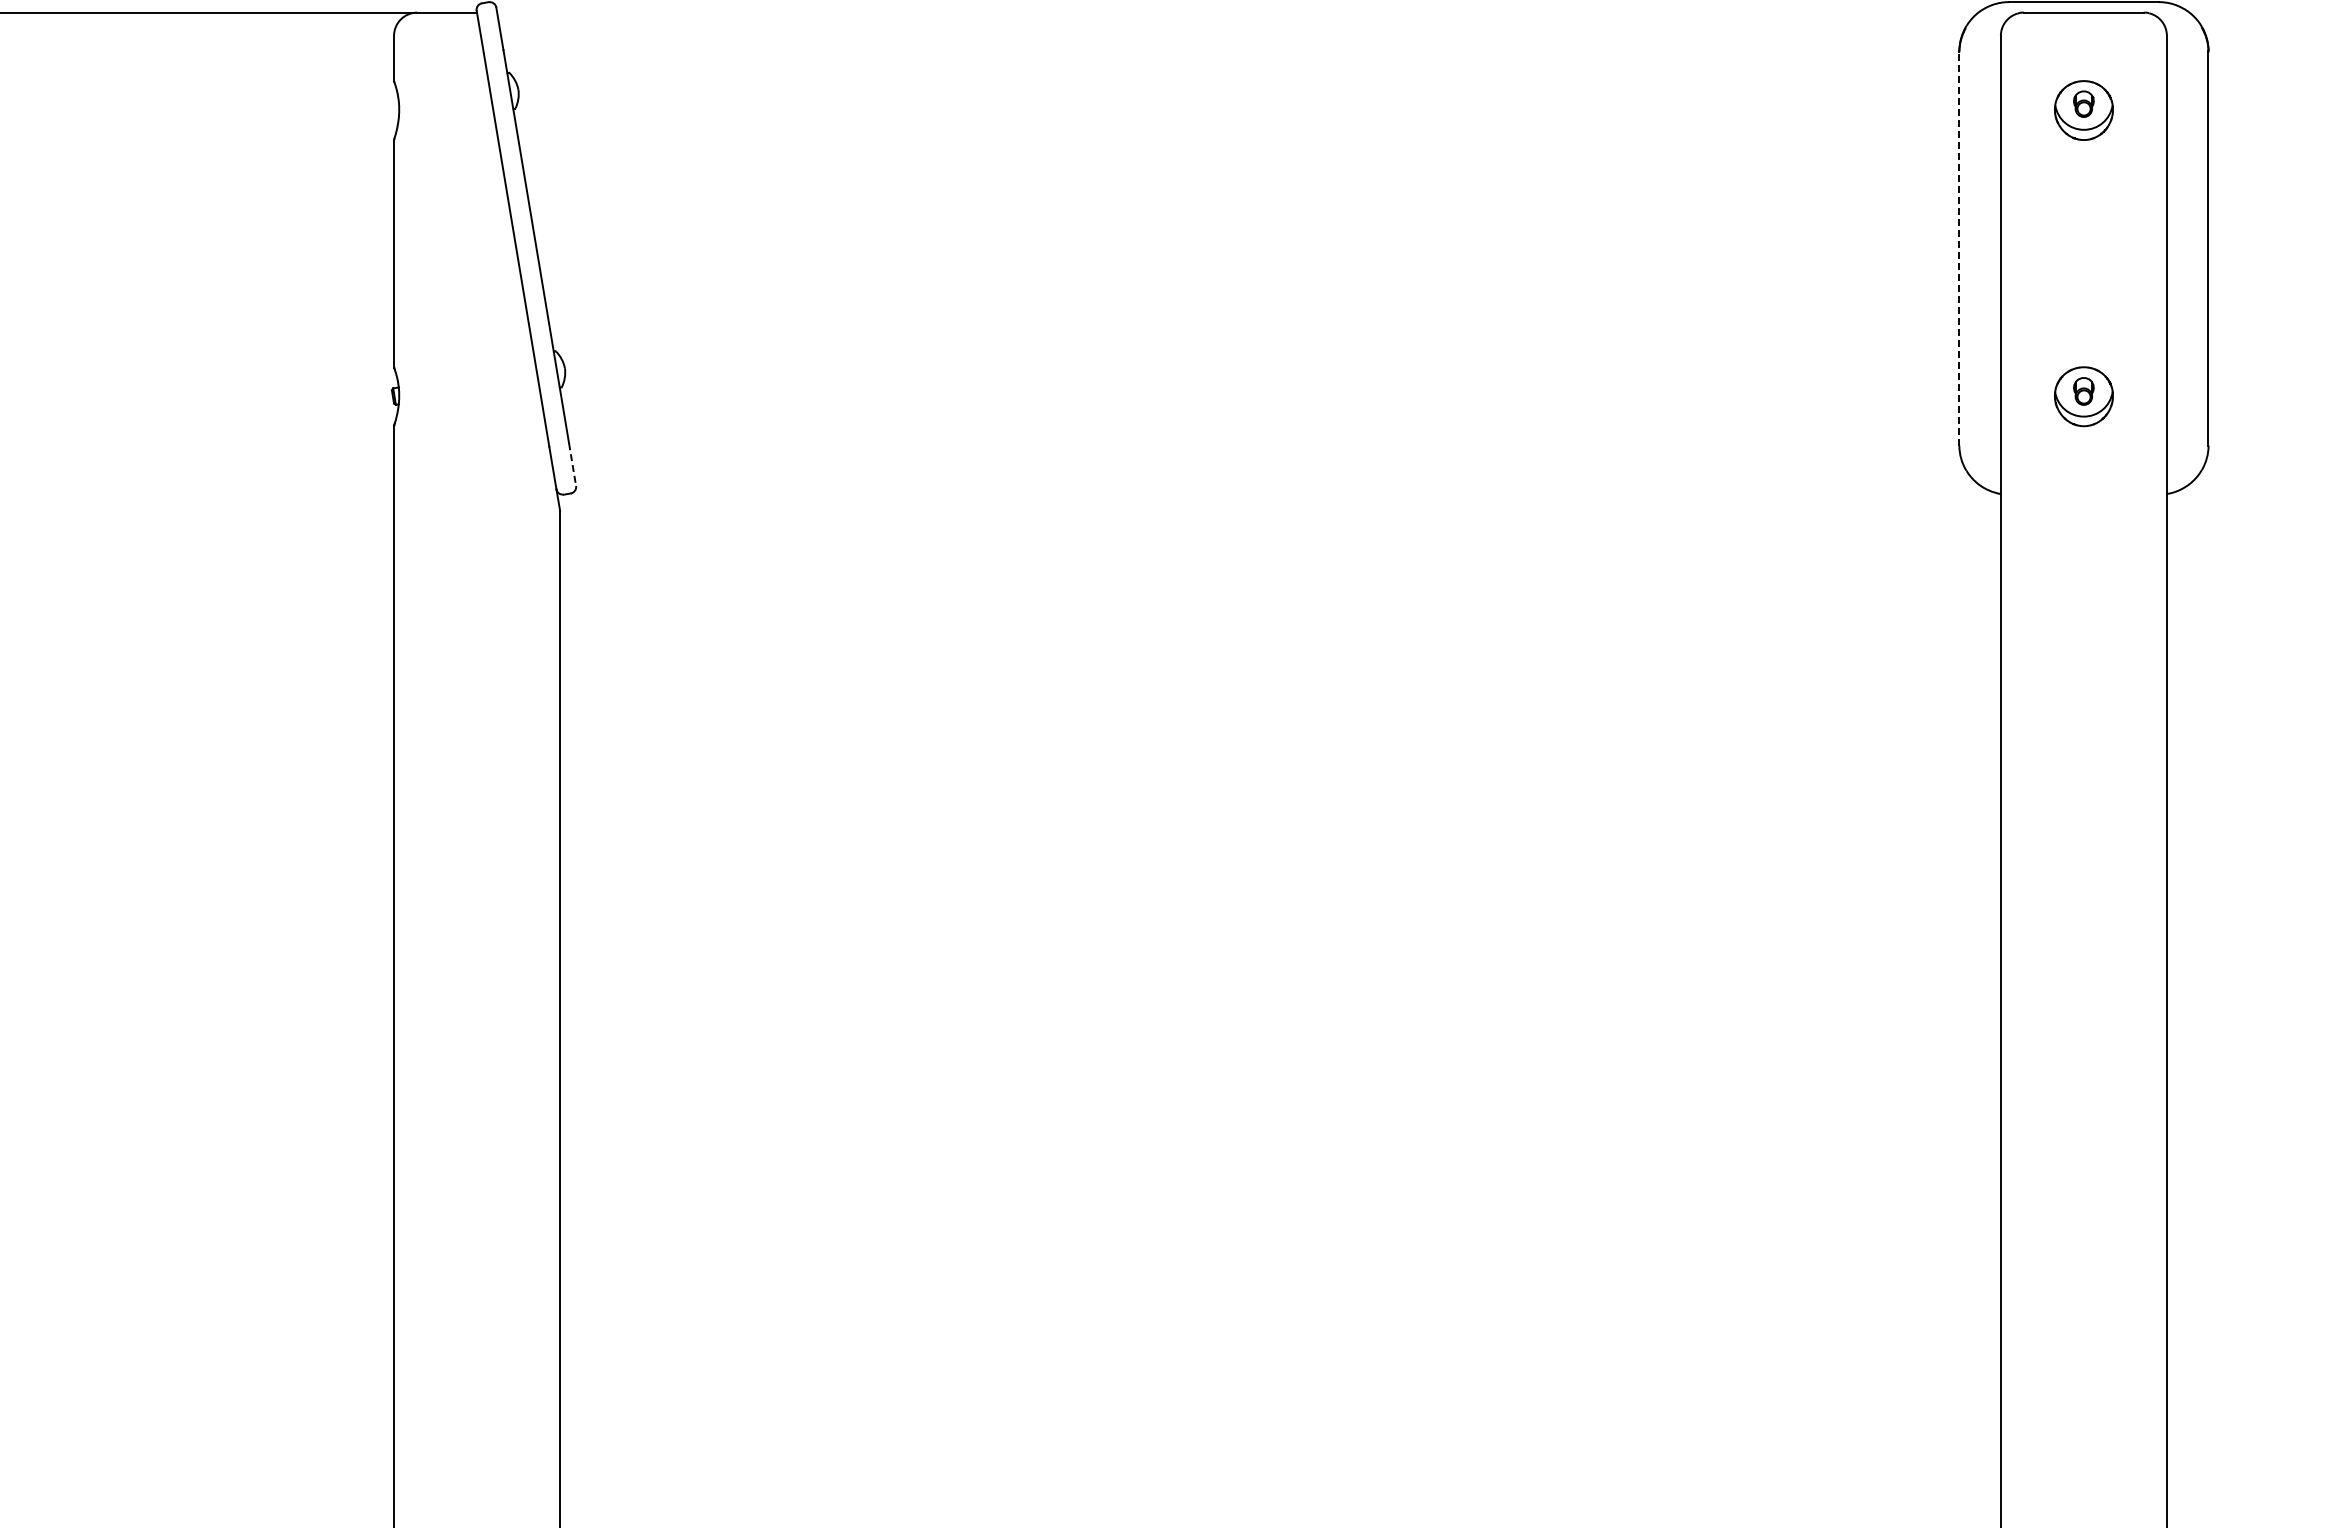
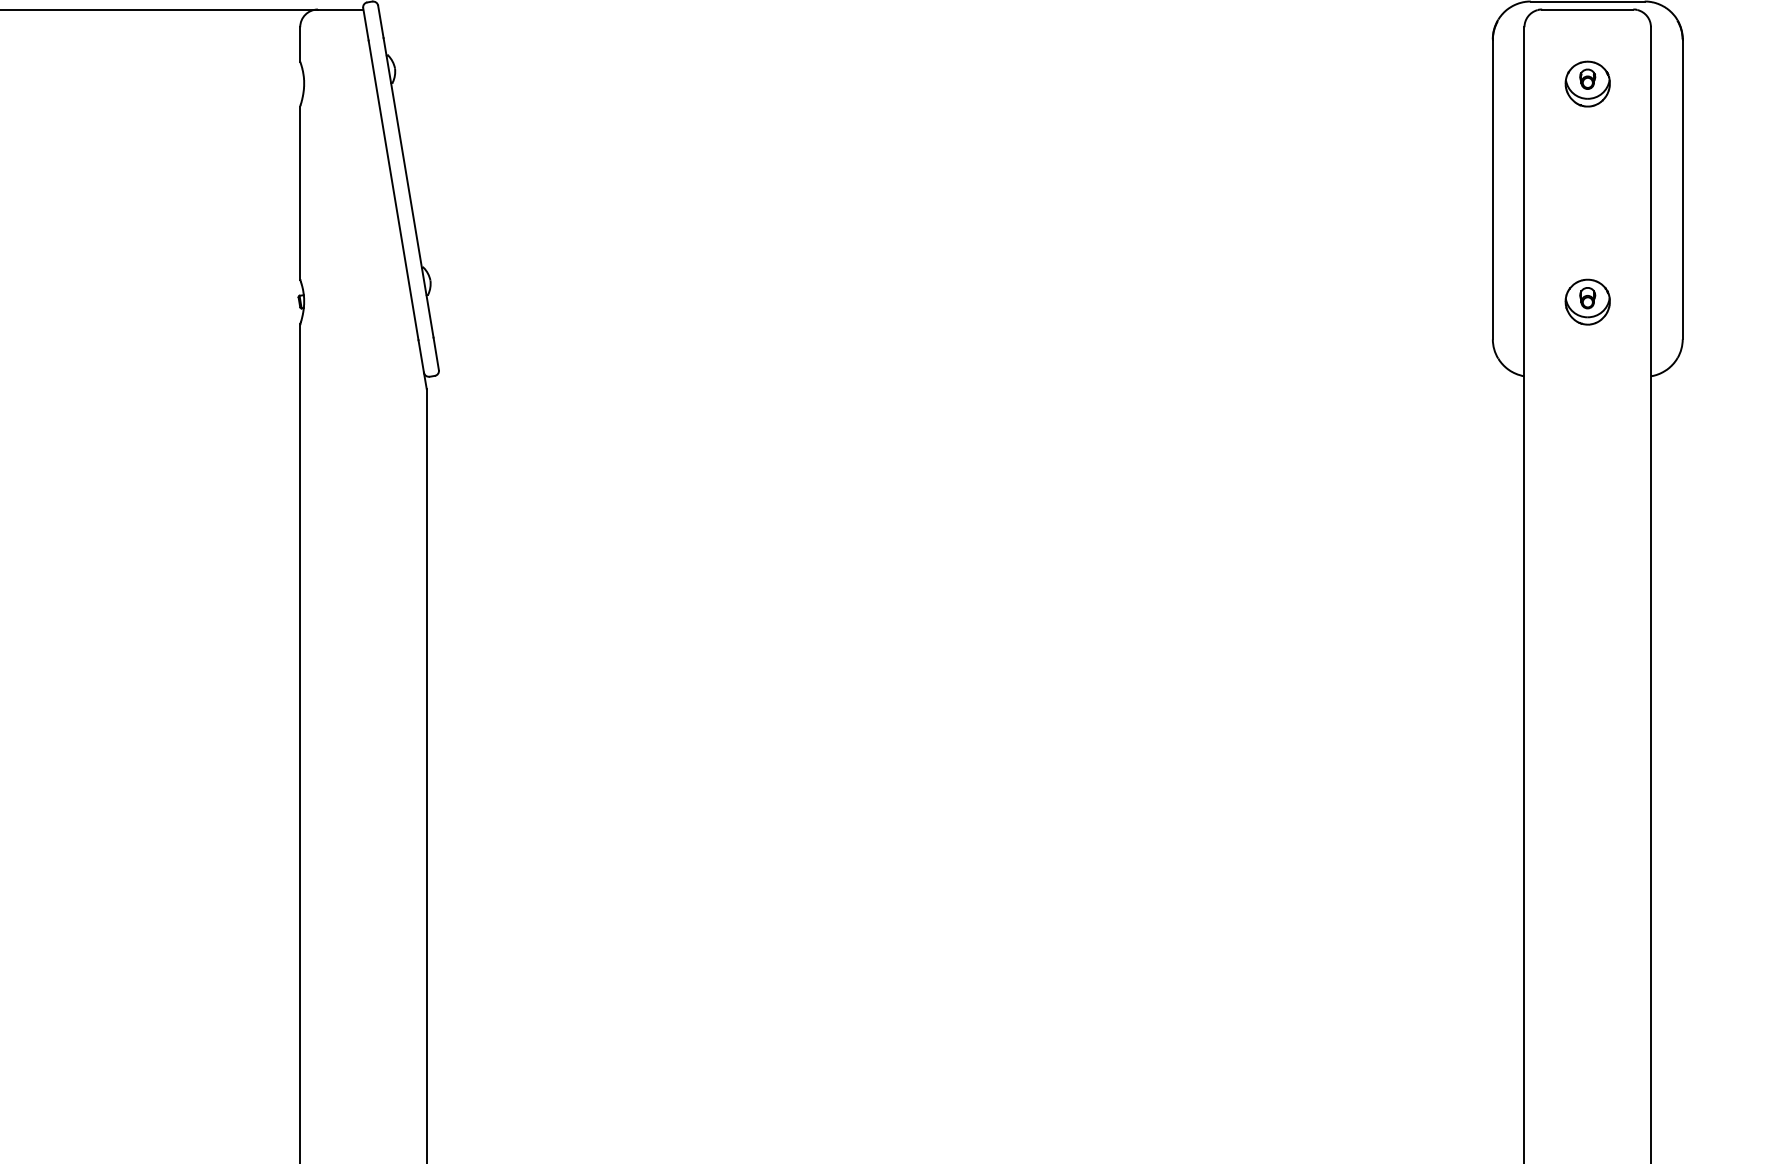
line: (1959, 248) -> (1492, 189), dashed -> solid
line: (572, 464) -> (436, 353), dashed -> solid

